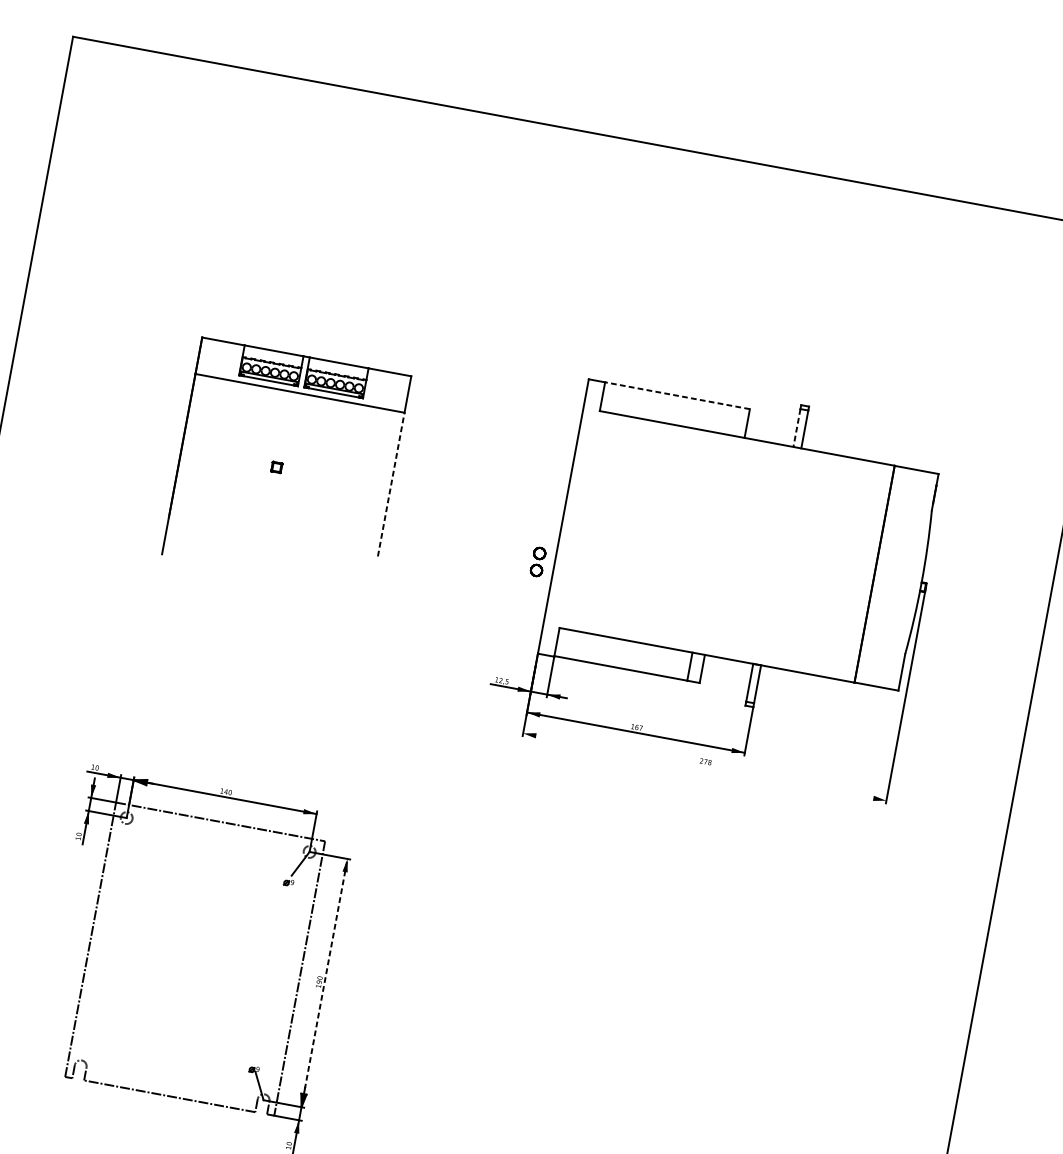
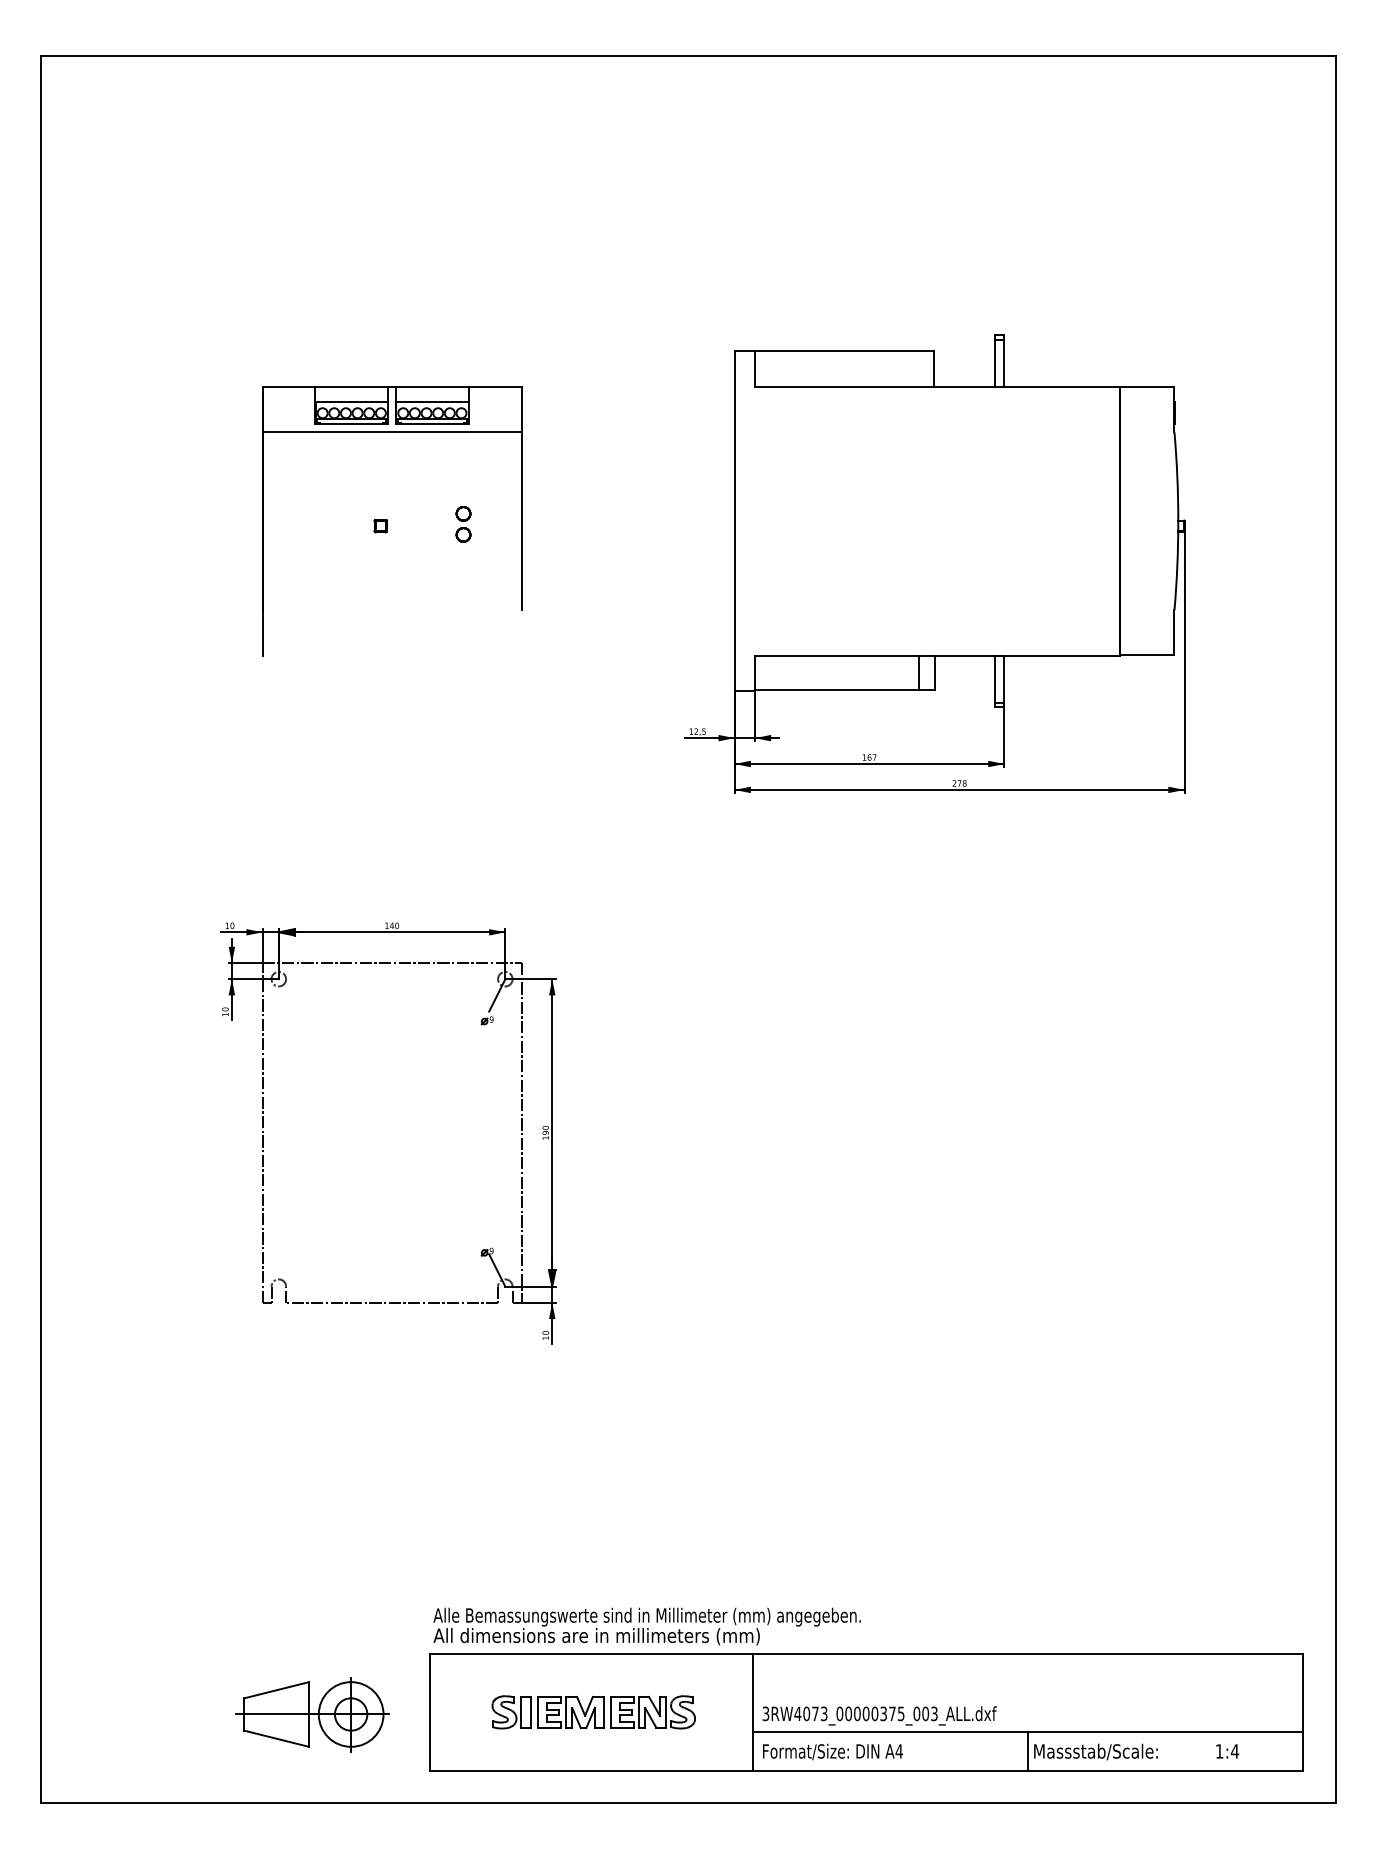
line: (677, 395) -> (844, 351), dashed -> solid
line: (796, 428) -> (994, 364), dashed -> solid
line: (391, 484) -> (521, 521), dashed -> solid
part: (538, 562) -> (463, 524), moved
line: (704, 766) -> (959, 789), added
line: (324, 982) -> (552, 1132), dashed -> solid

